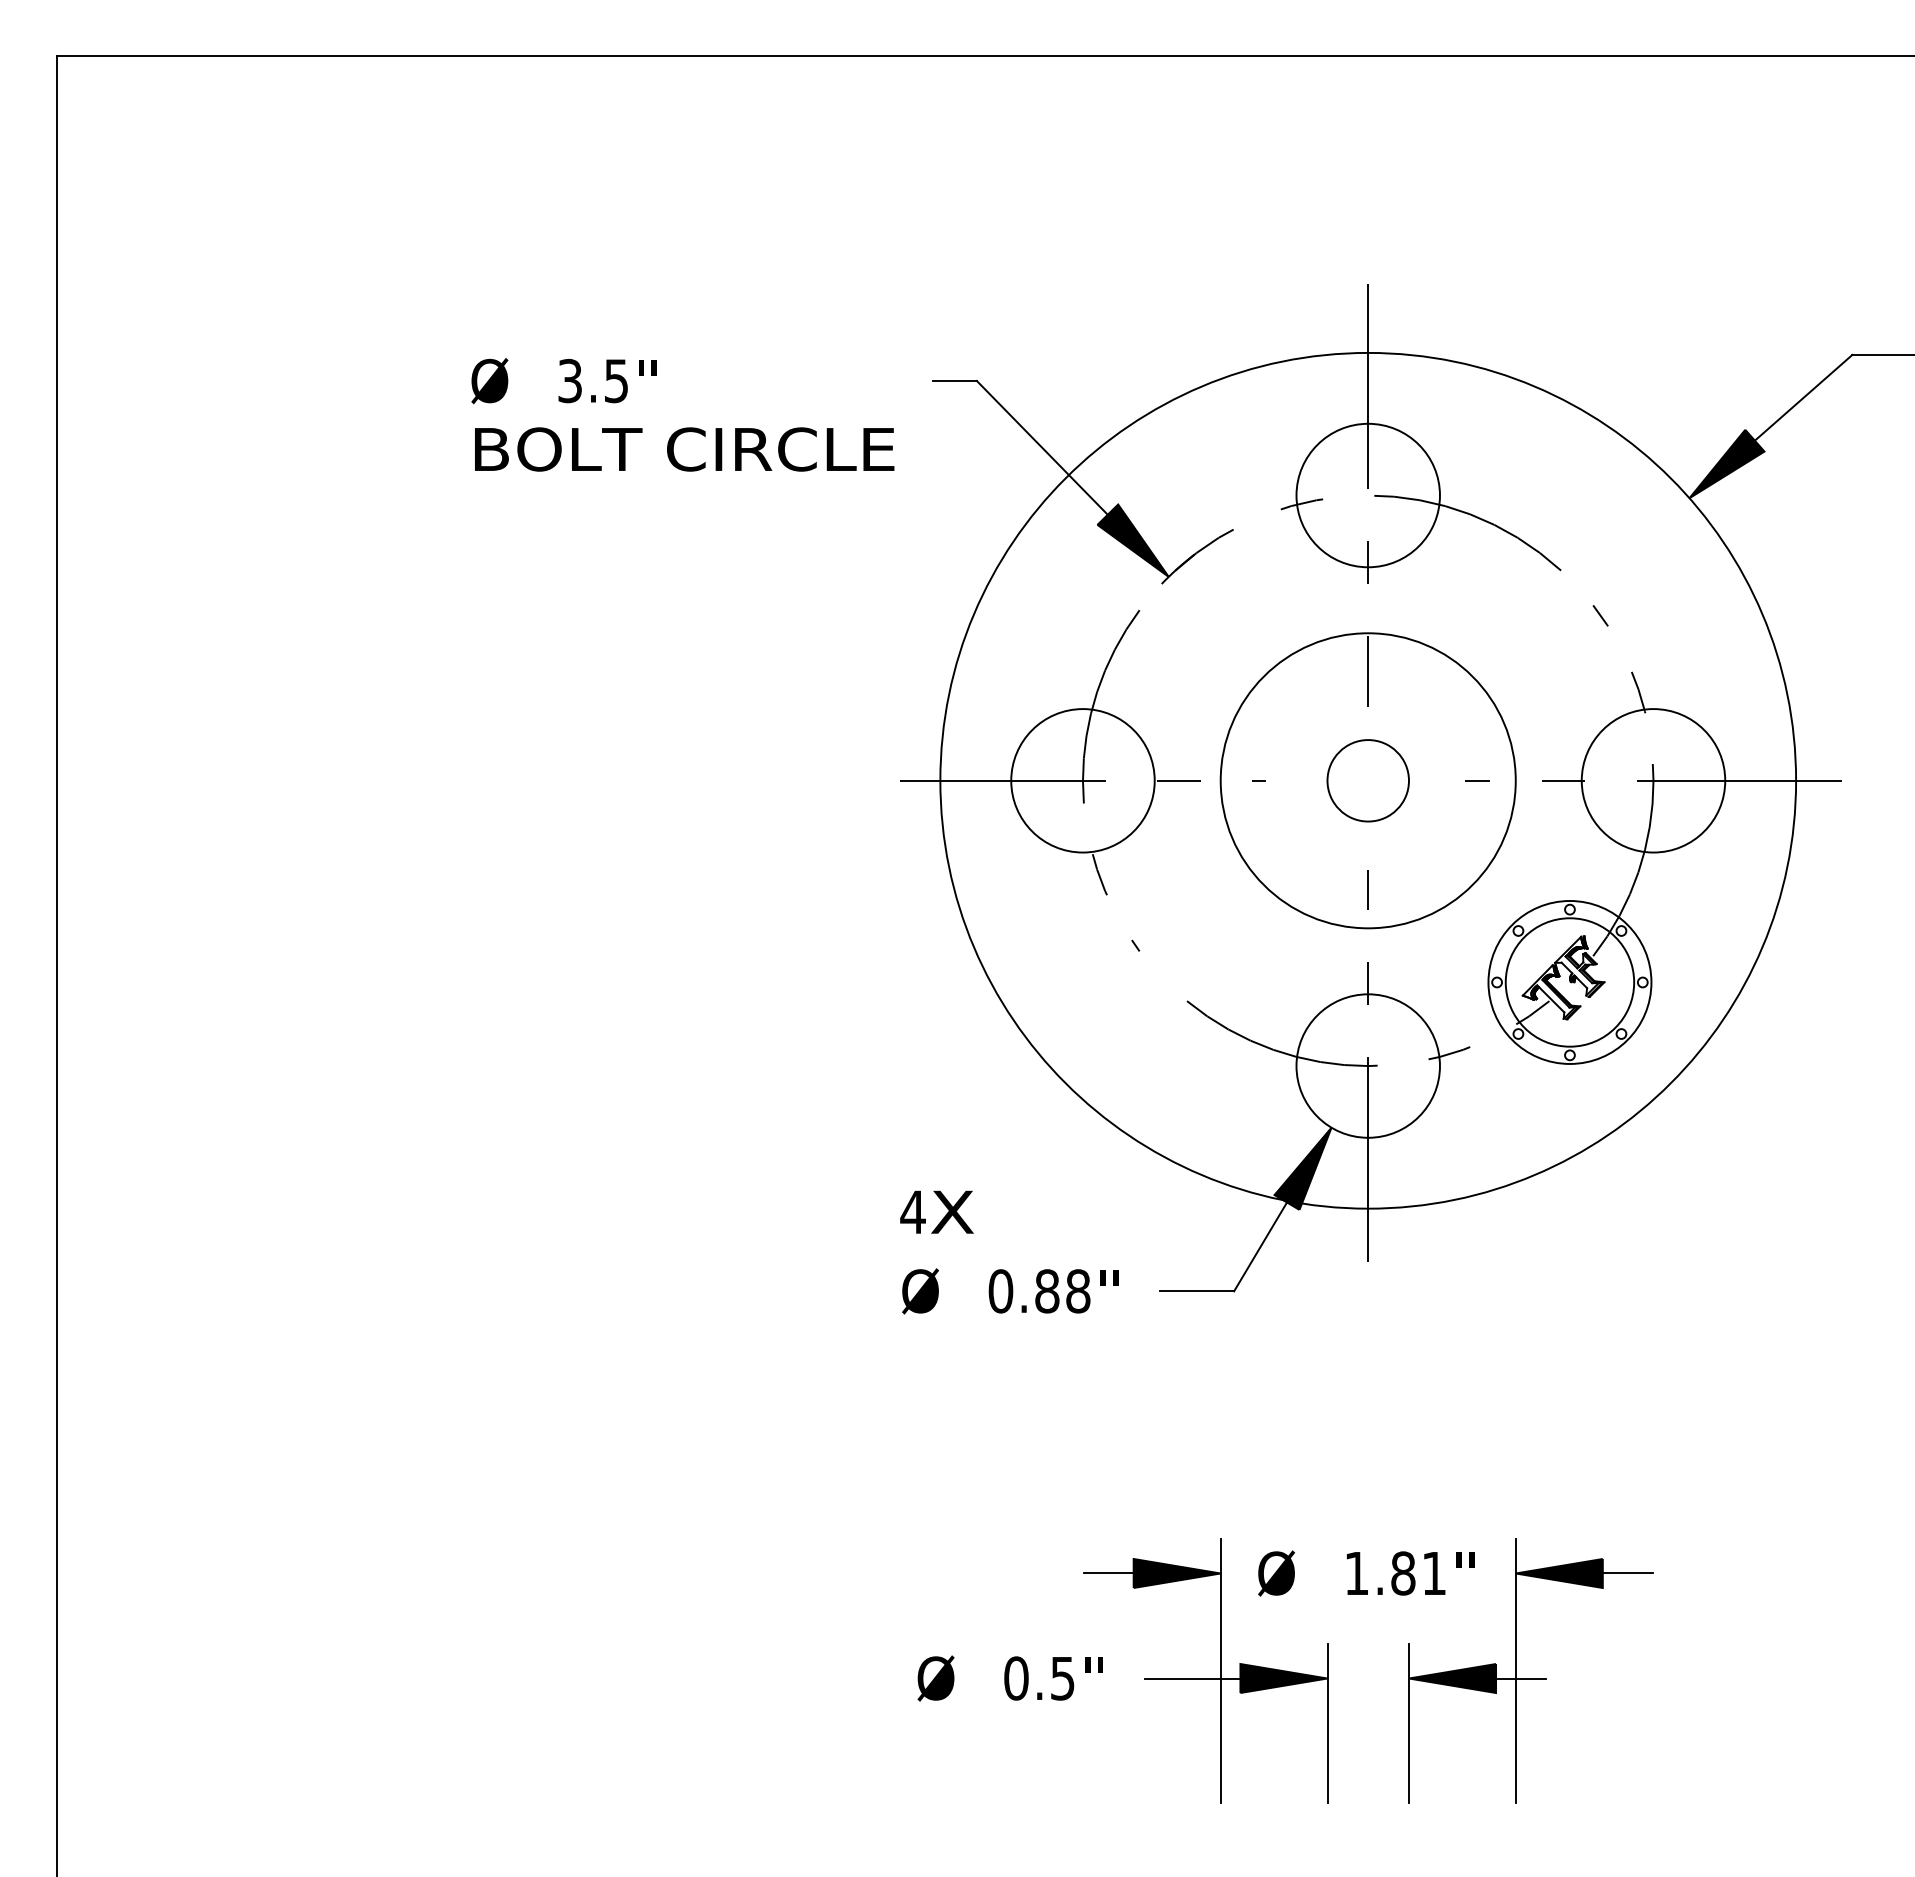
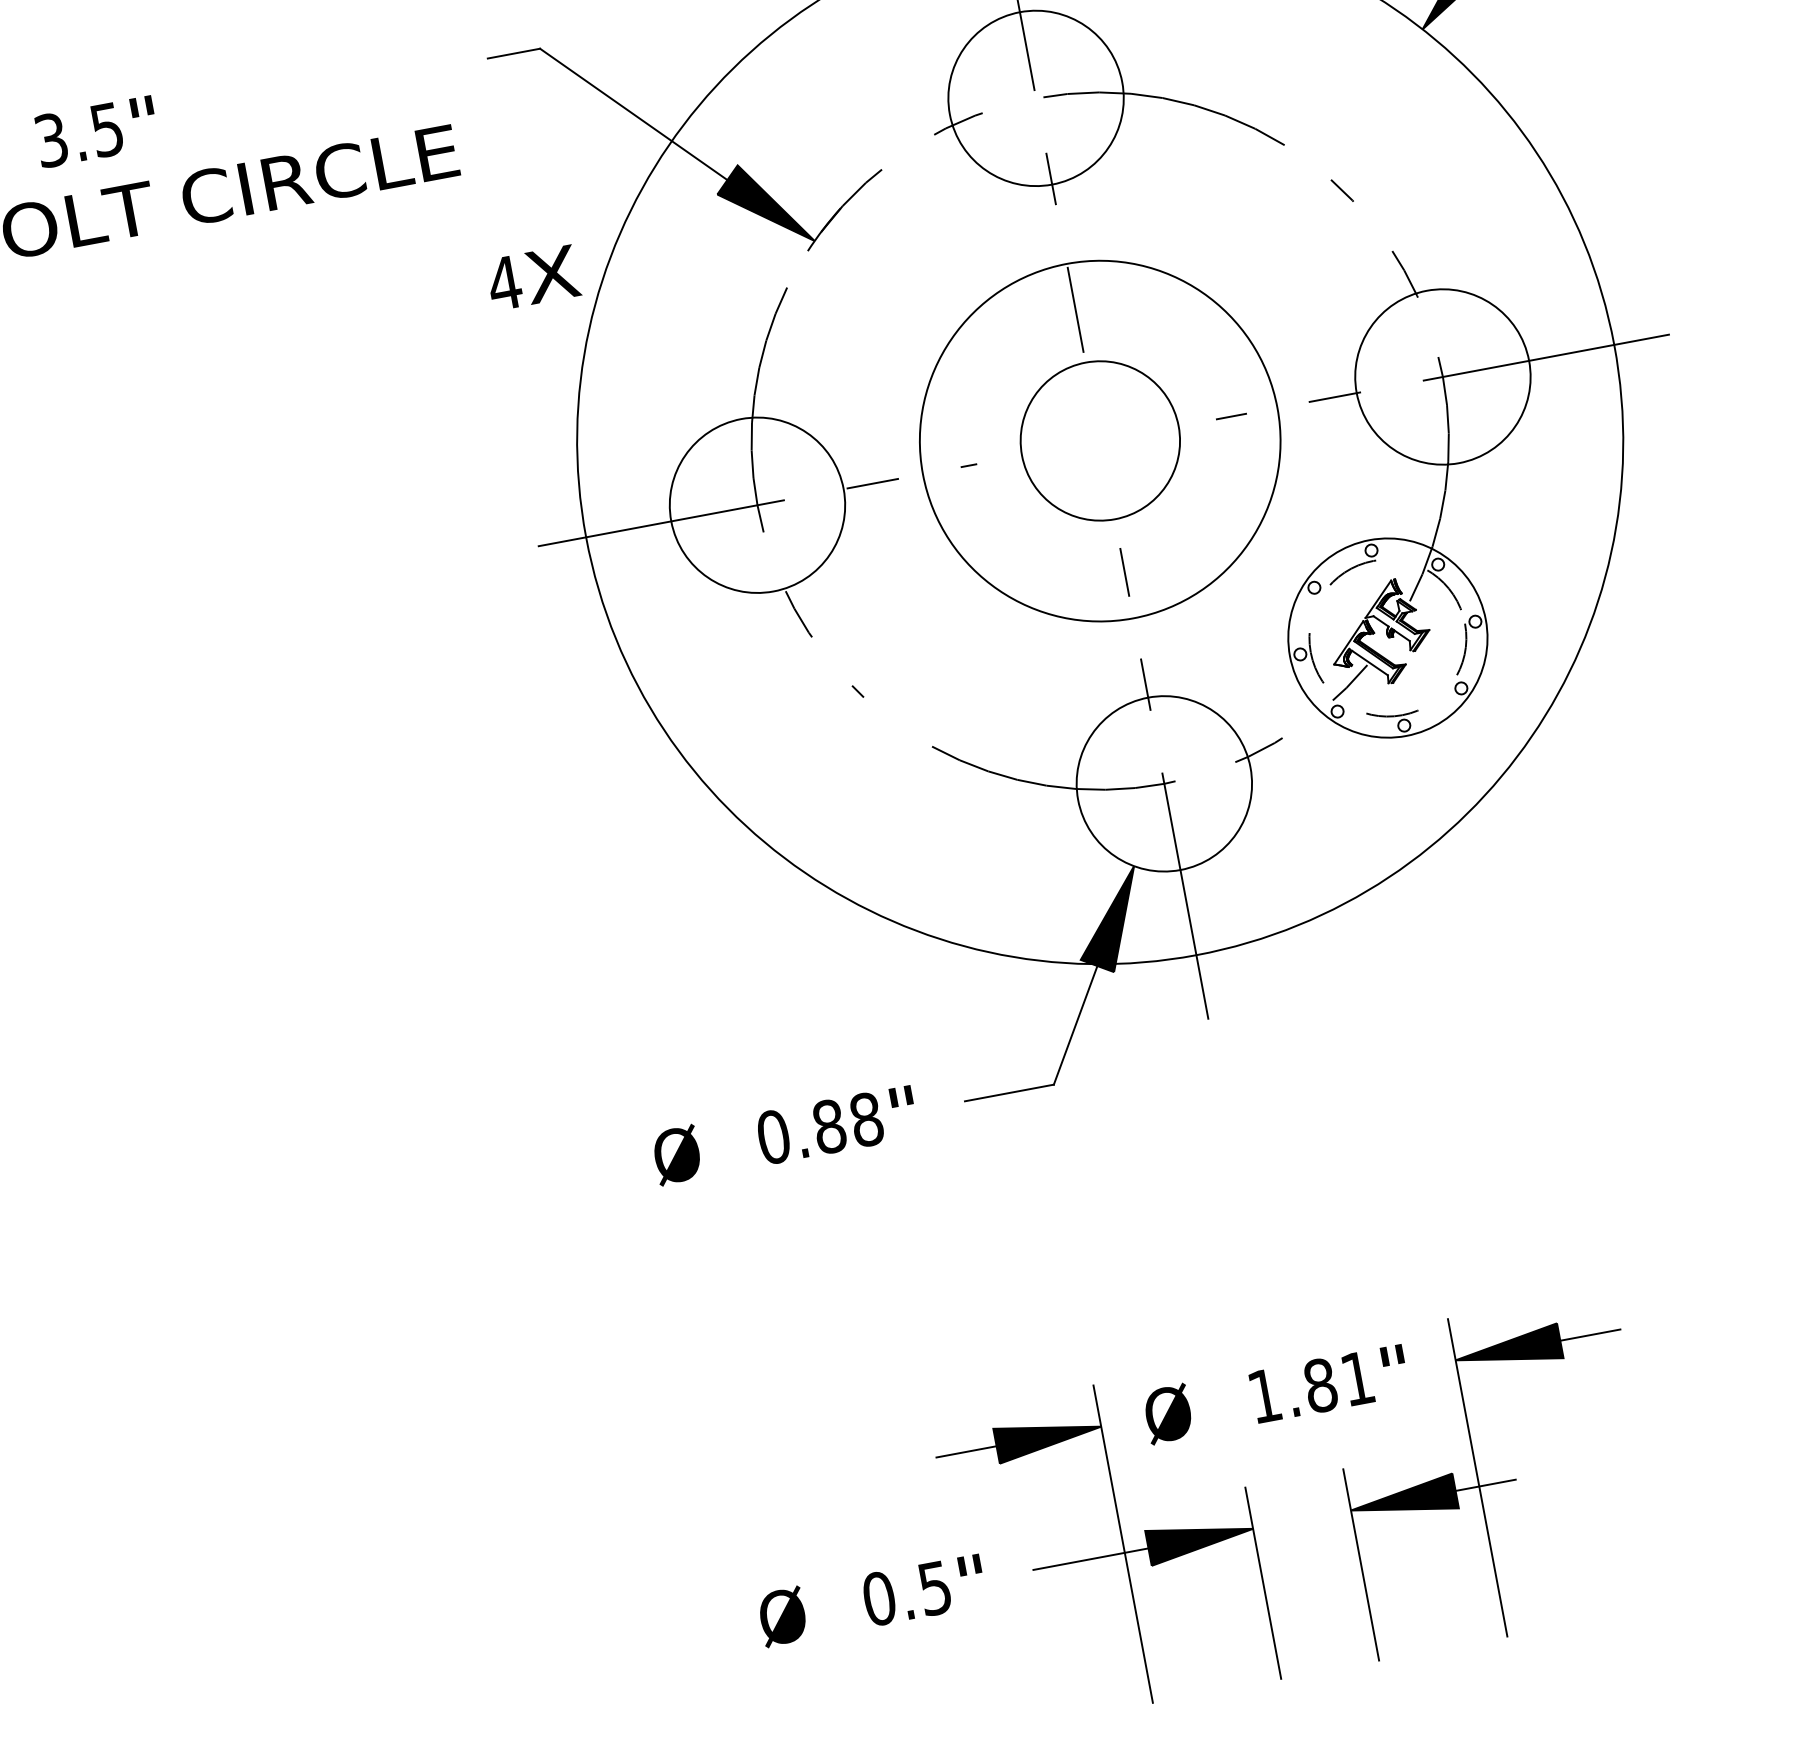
circle: (1367, 780) -> (1099, 440), size x1.6
circle: (1569, 982) -> (1387, 638), solid -> dashed
text: (936, 1211) -> (532, 277), moved

